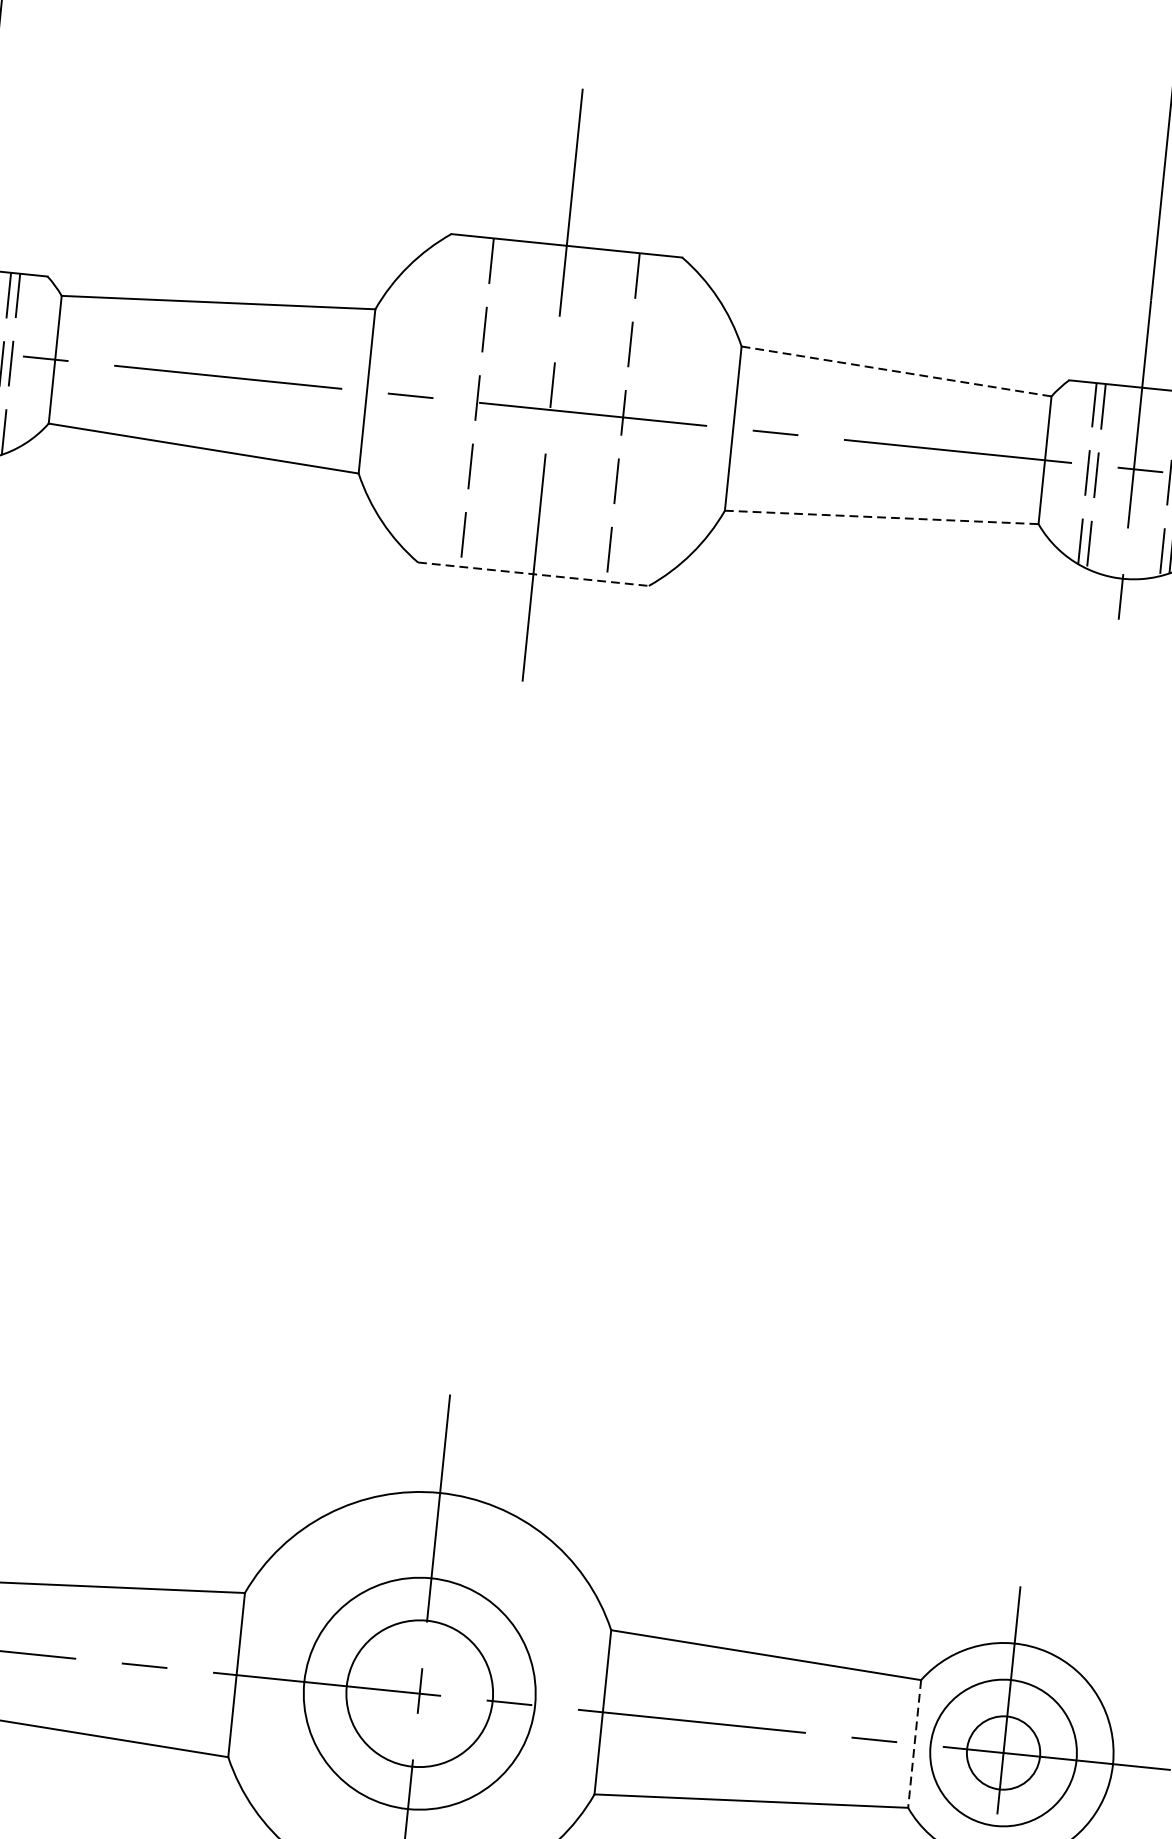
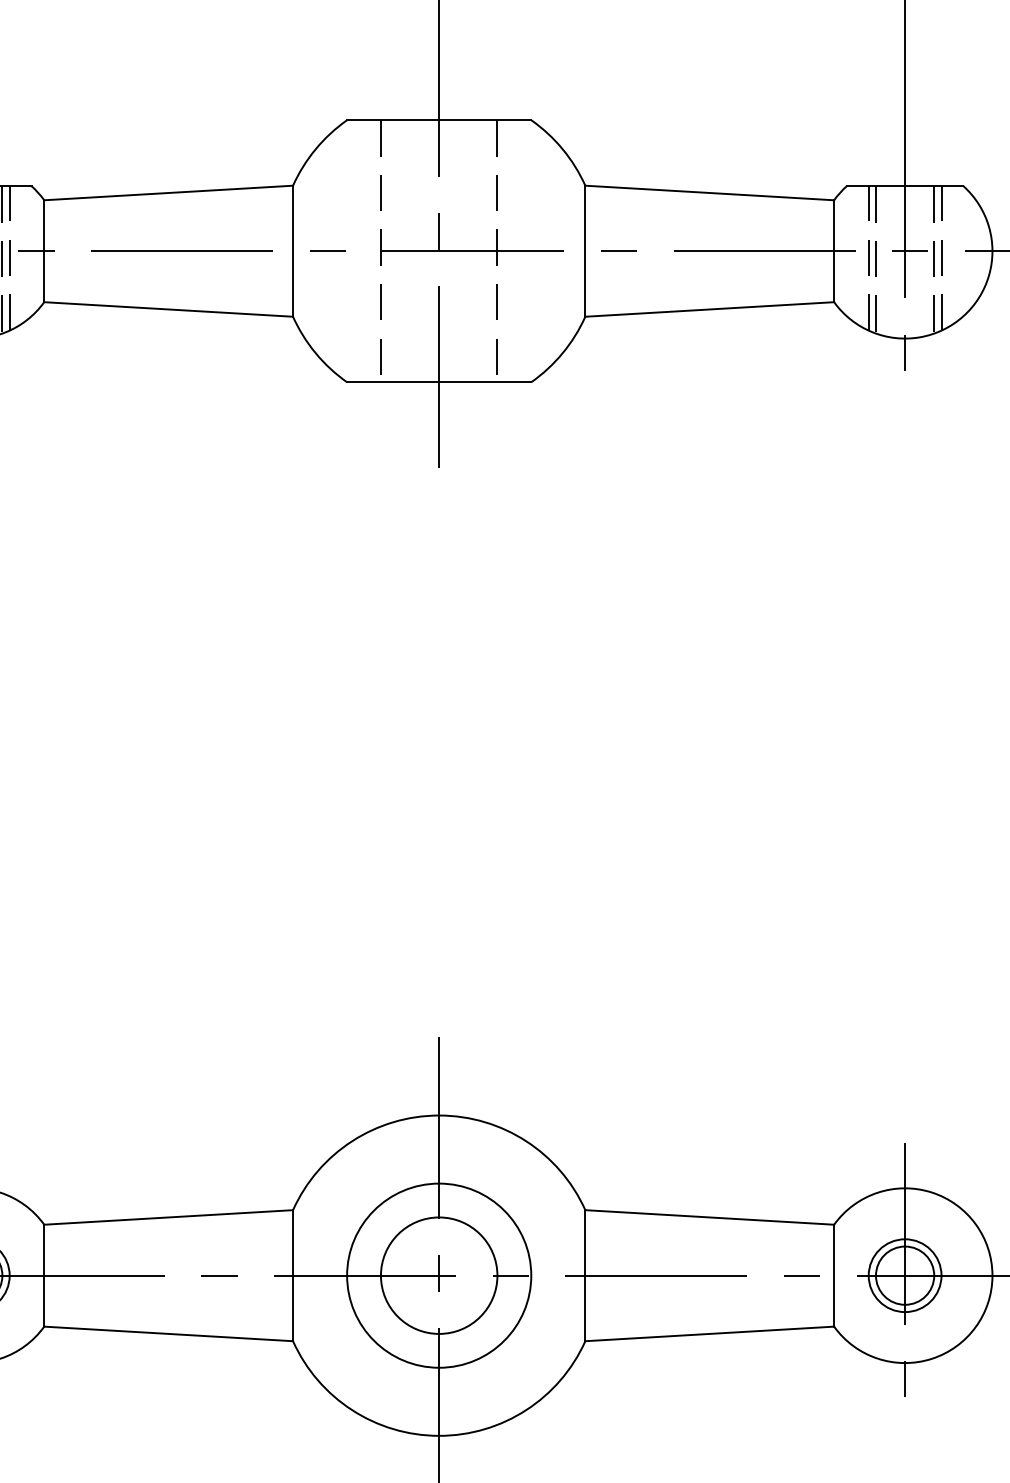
line: (896, 372) -> (709, 193), dashed -> solid
line: (881, 517) -> (709, 309), dashed -> solid
line: (533, 574) -> (439, 382), dashed -> solid
line: (915, 1743) -> (834, 1275), dashed -> solid
circle: (1002, 1752) -> (904, 1275), size x0.62

